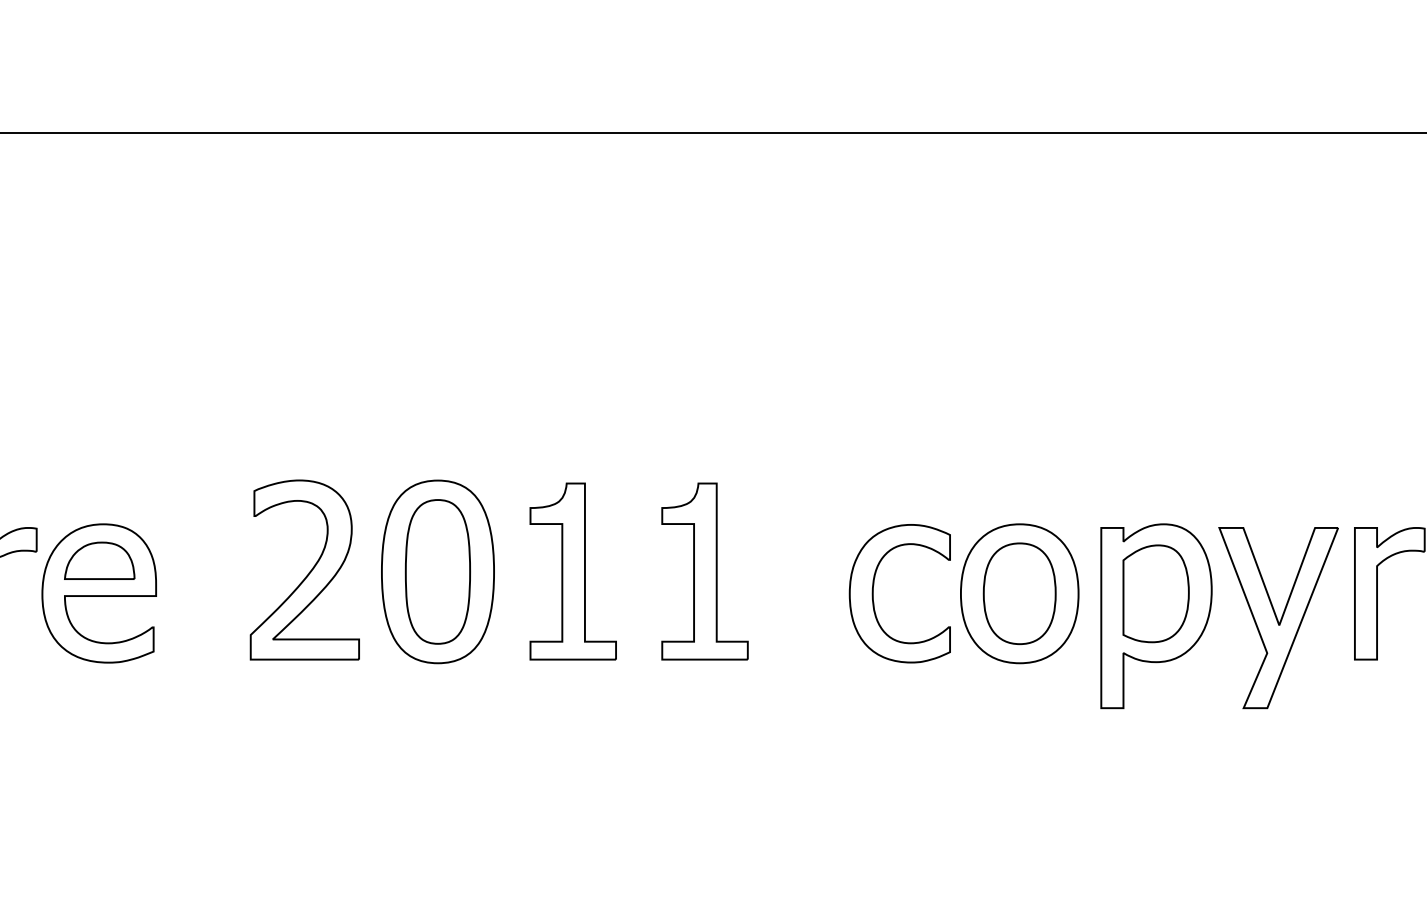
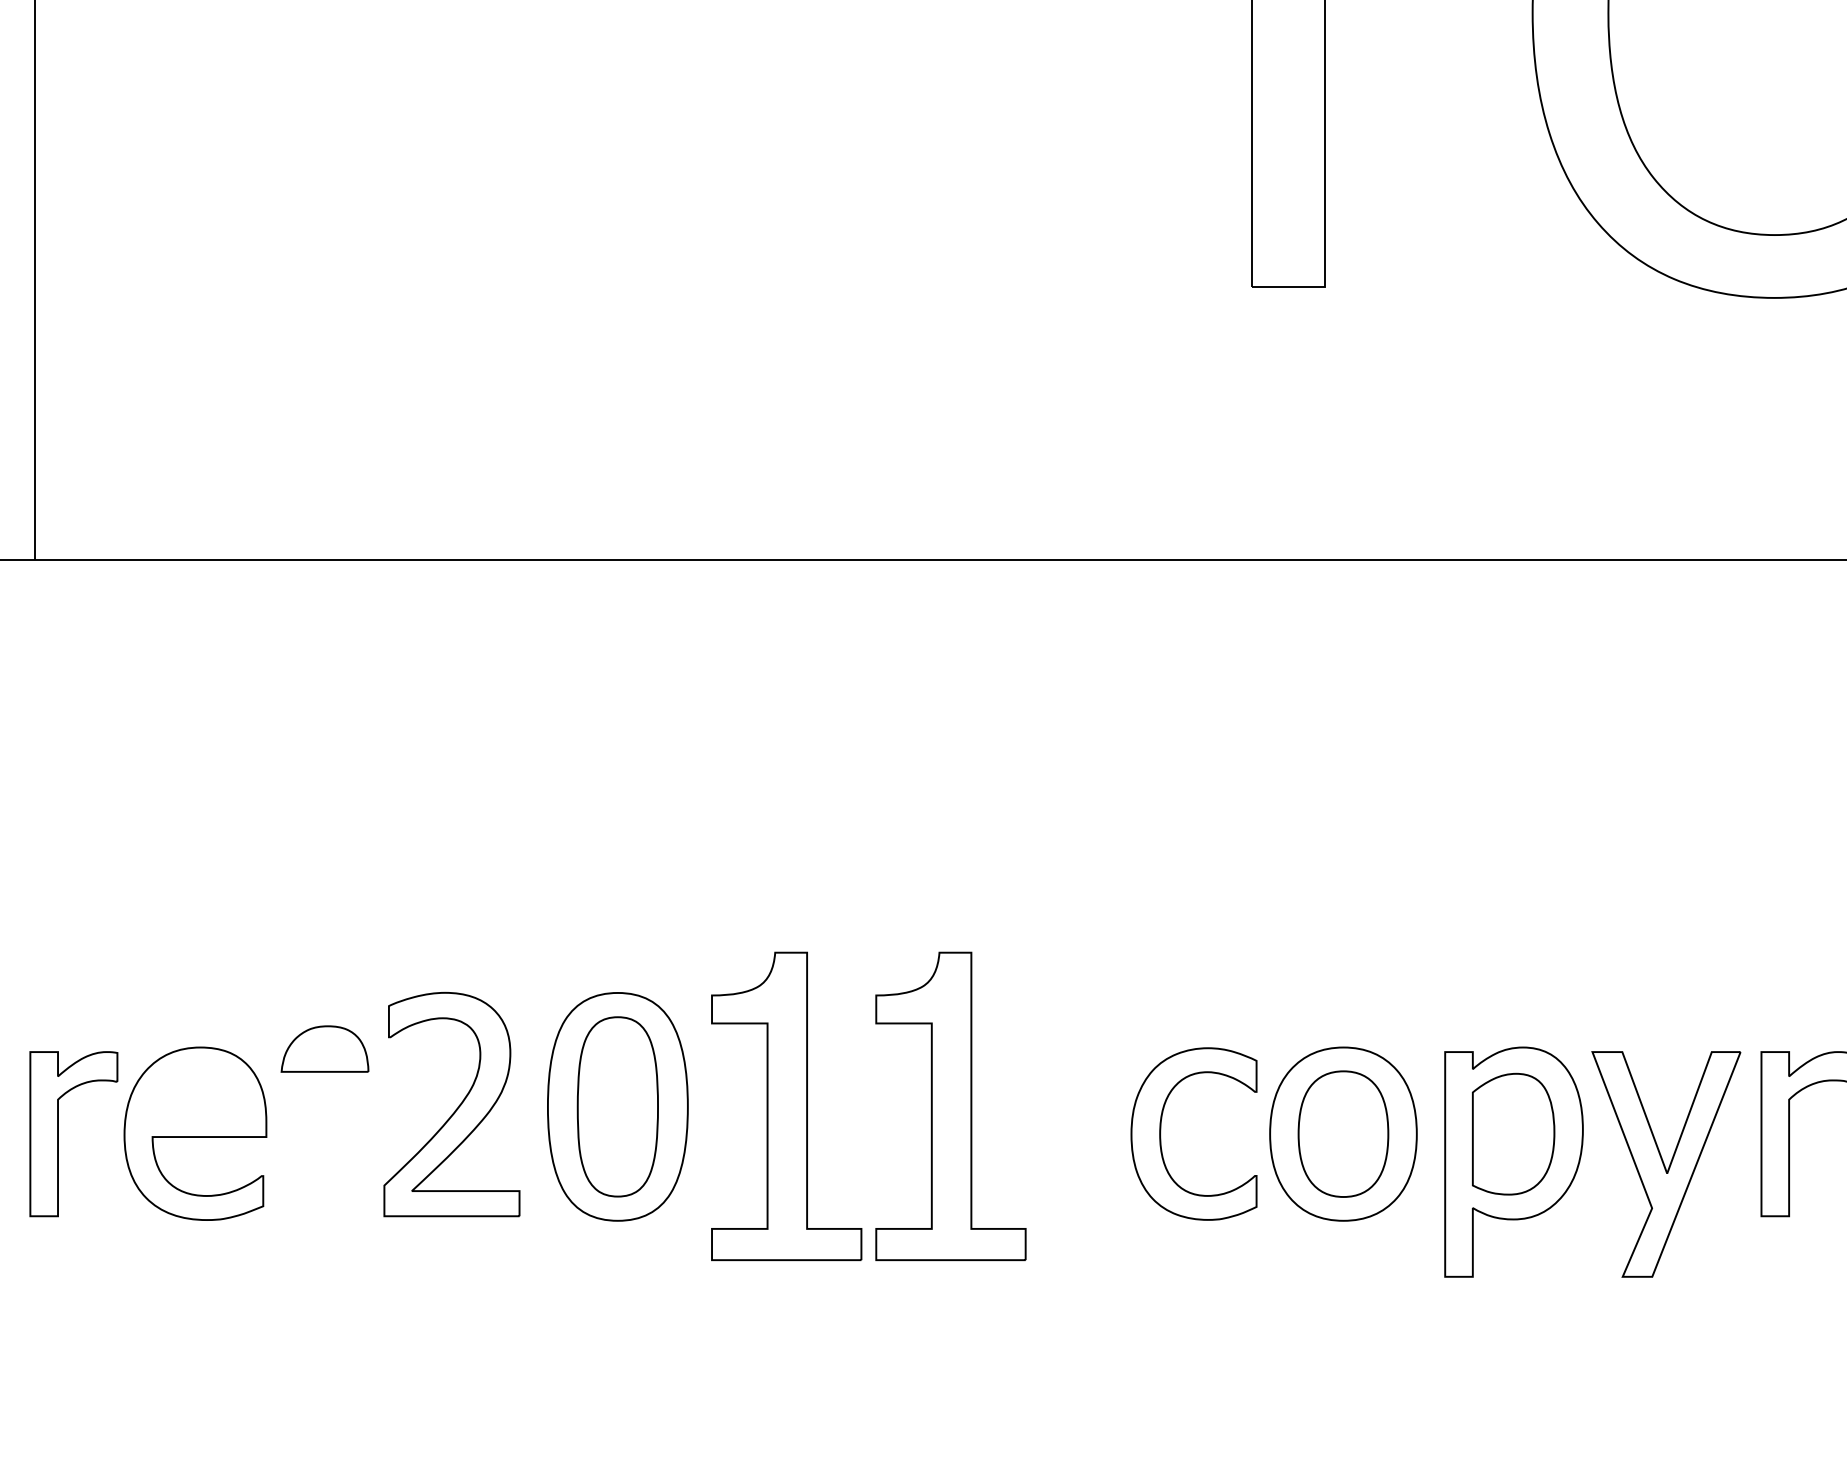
part: (99, 560) -> (324, 1048), moved
part: (573, 571) -> (786, 1106), size x1.4
part: (704, 571) -> (950, 1106), size x1.4

